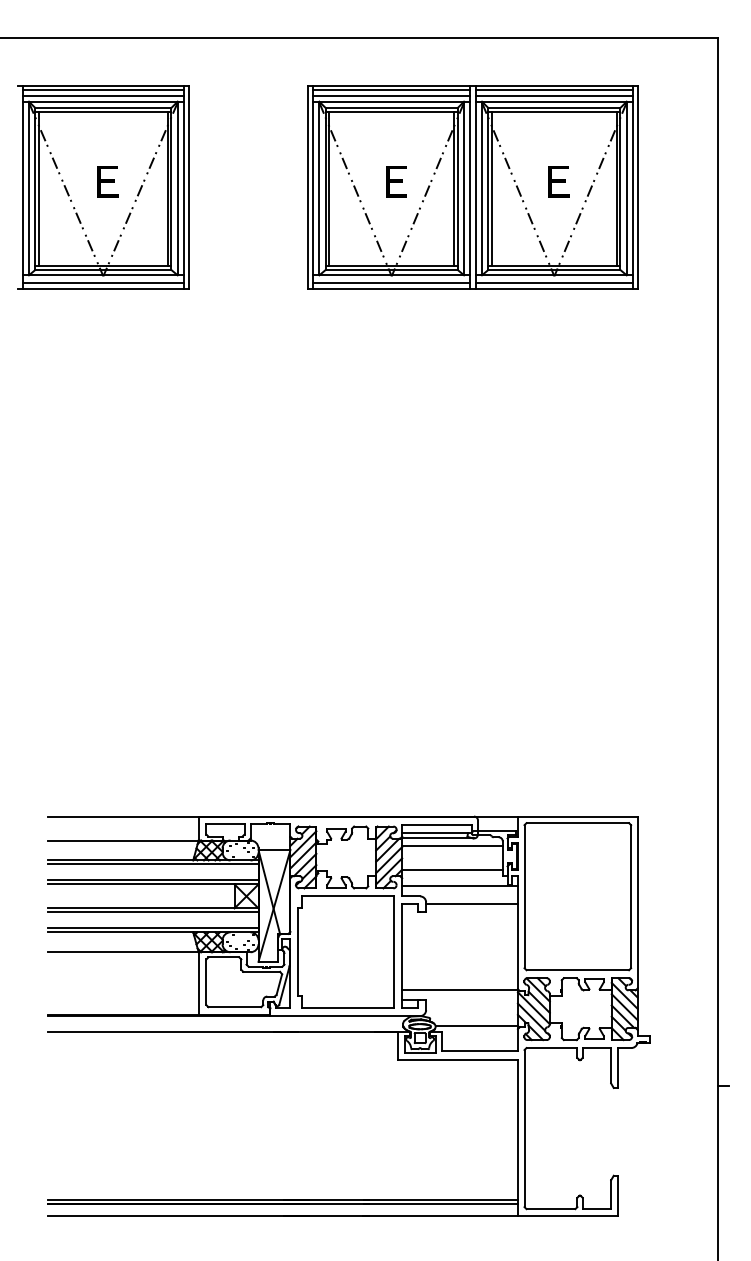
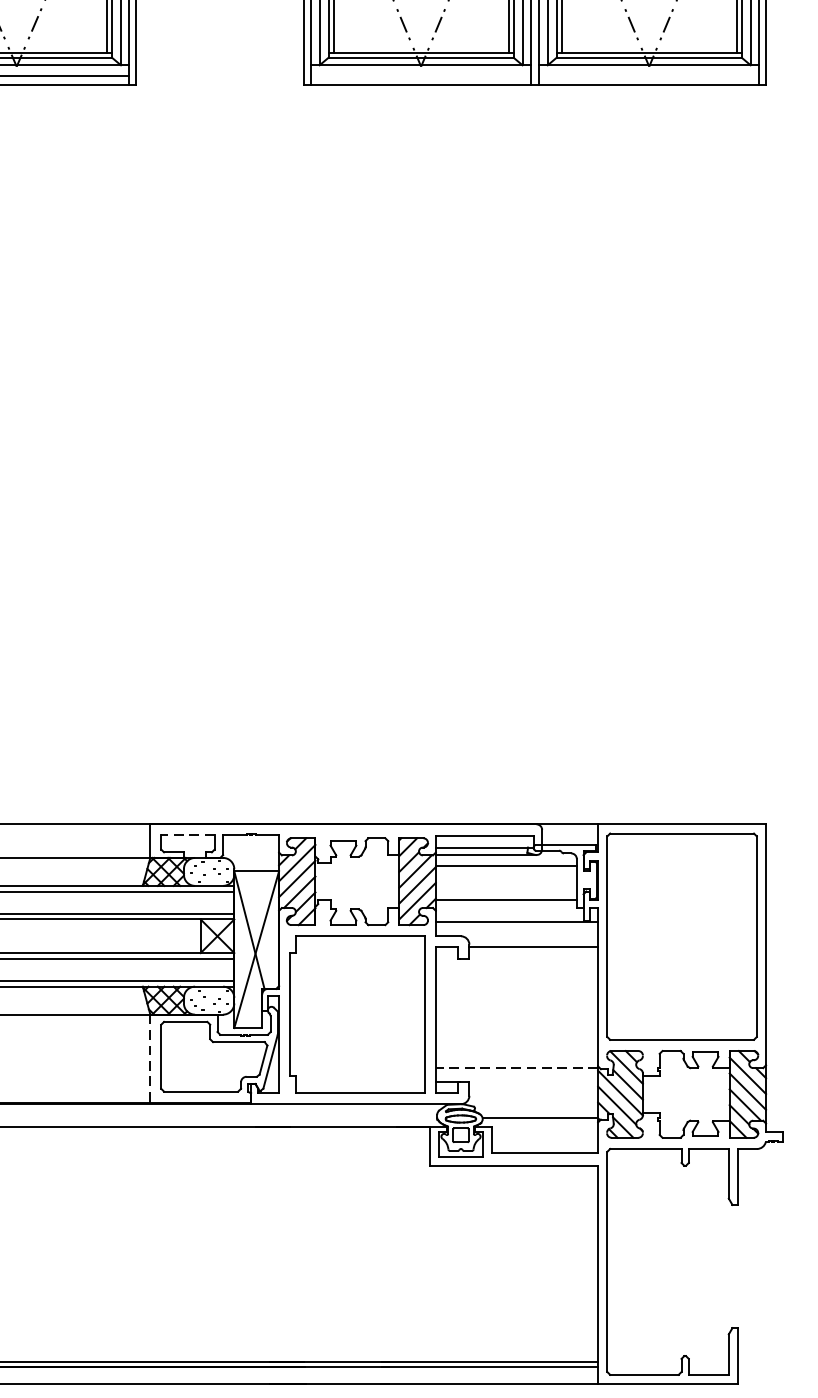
line: (391, 283) -> (420, 76), removed
line: (554, 283) -> (649, 76), removed
line: (224, 824) -> (186, 835), solid -> dashed
line: (198, 984) -> (150, 1059), solid -> dashed
line: (460, 989) -> (517, 1066), solid -> dashed

